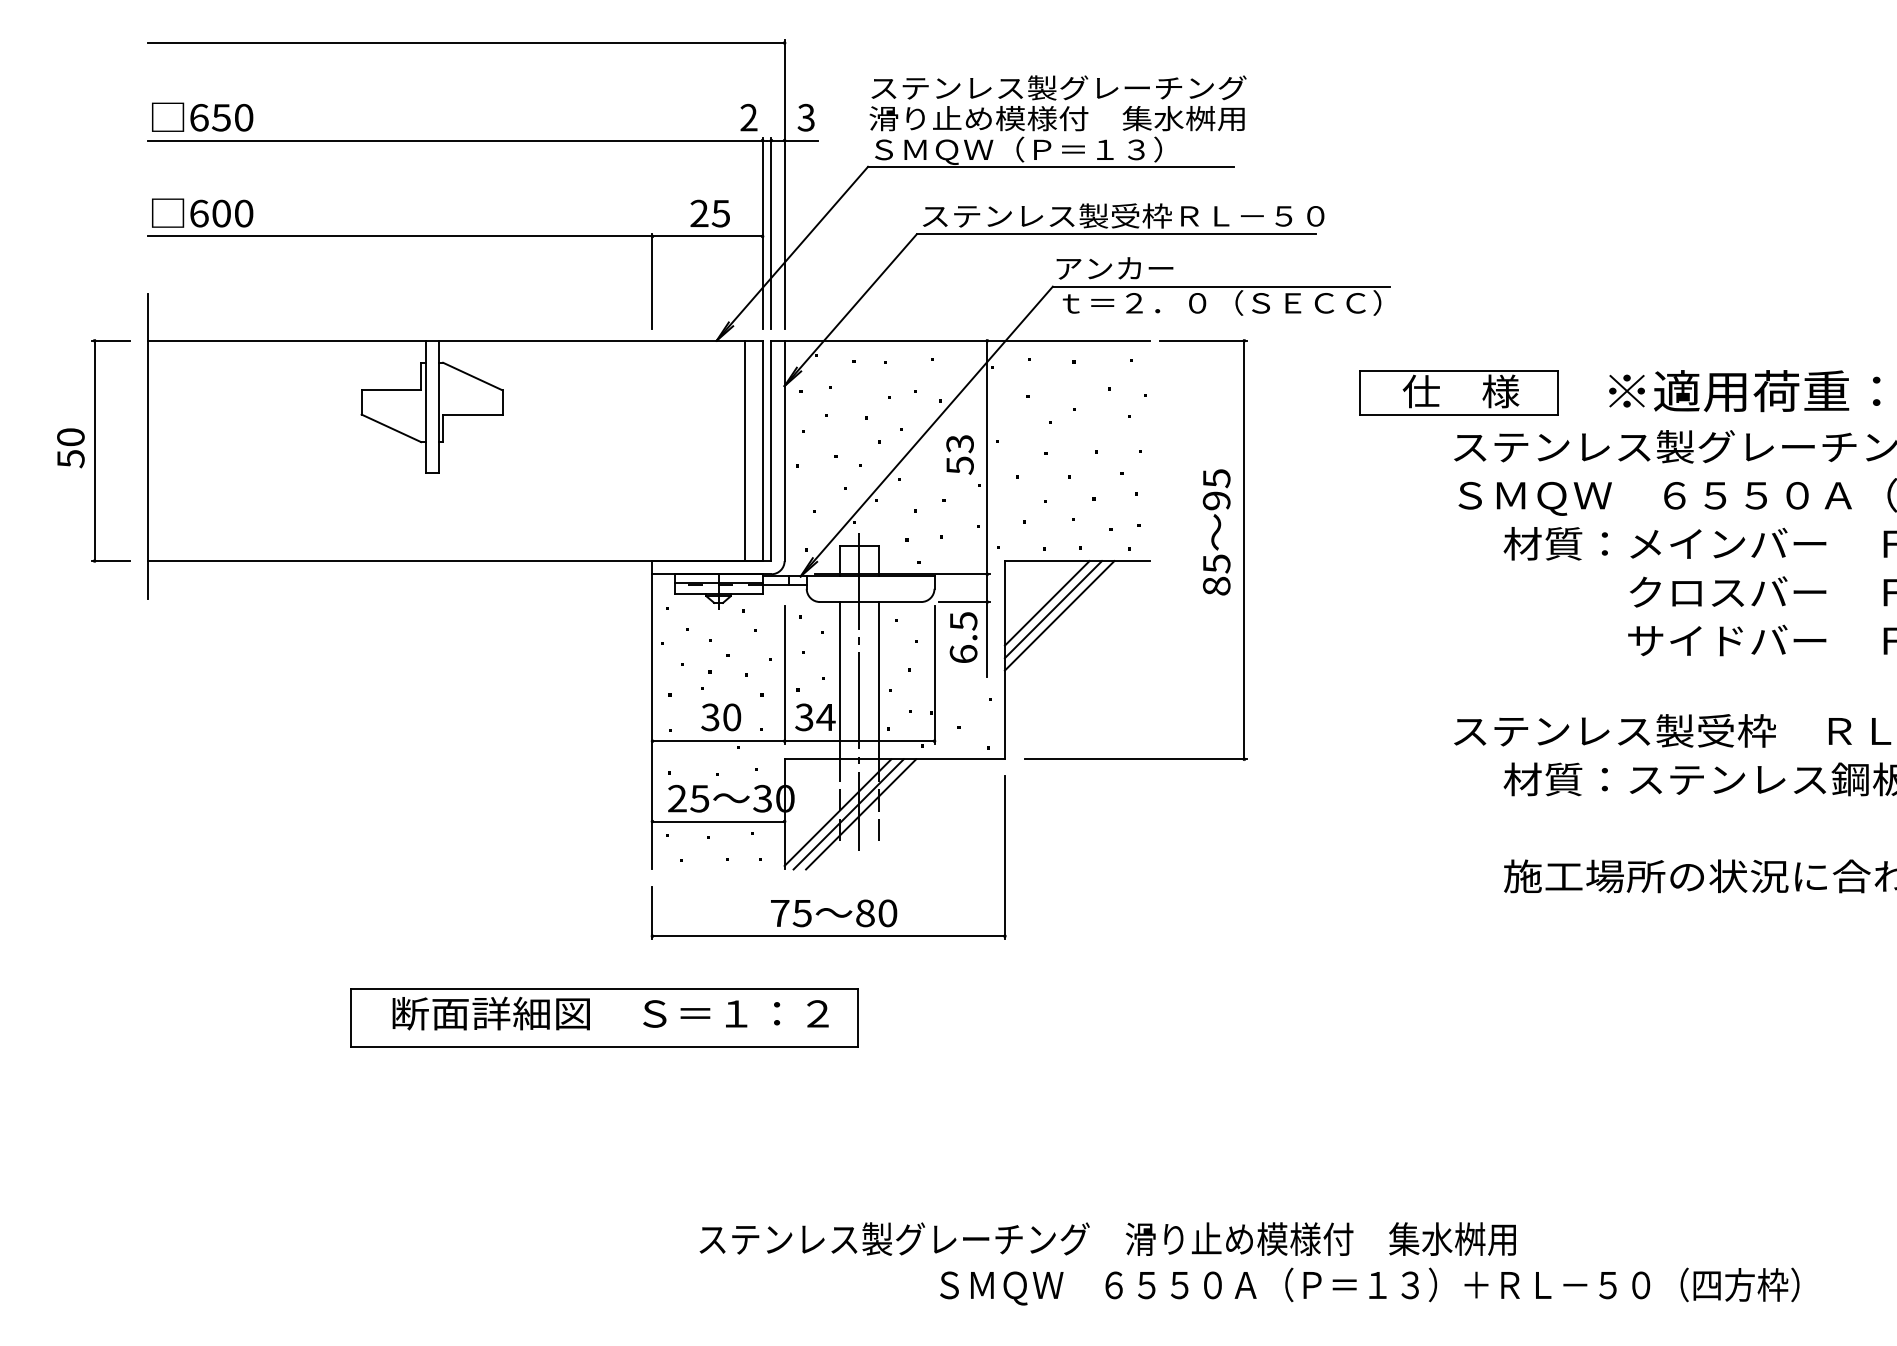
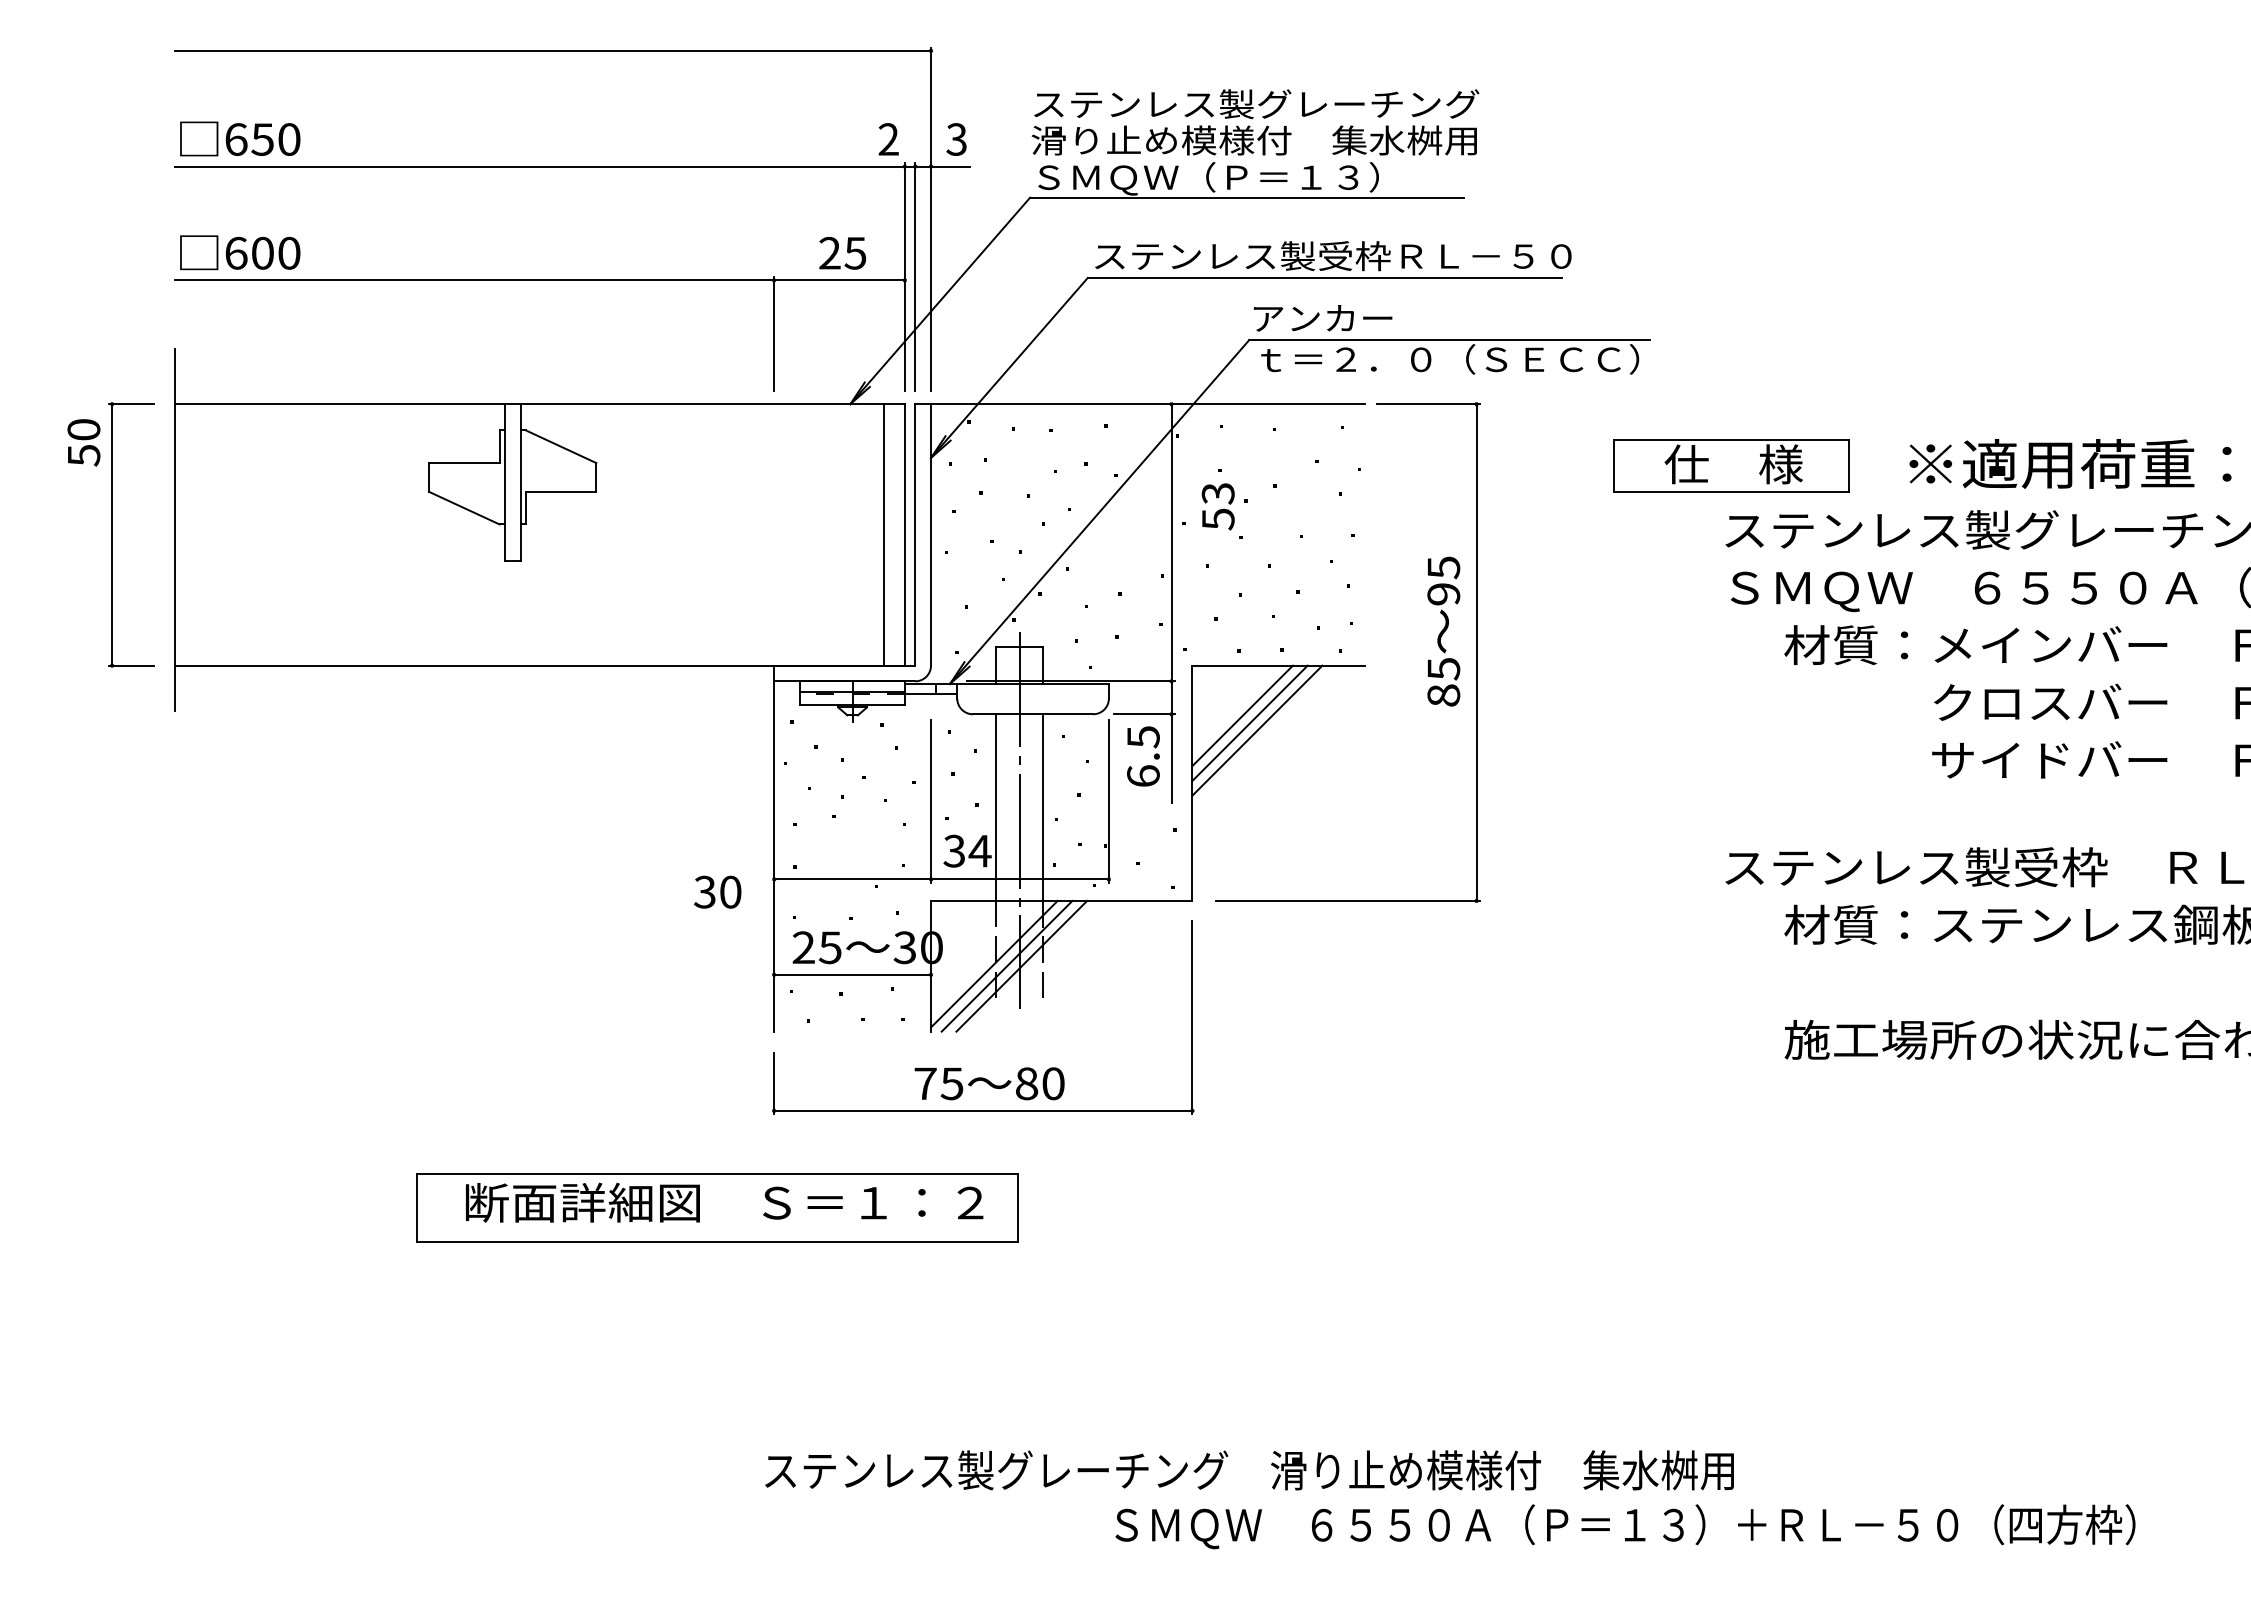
text: (70, 448) -> (83, 442), moved
text: (959, 454) -> (1217, 506), moved
text: (720, 716) -> (717, 891), moved
text: (1107, 1239) -> (1249, 1470), moved

